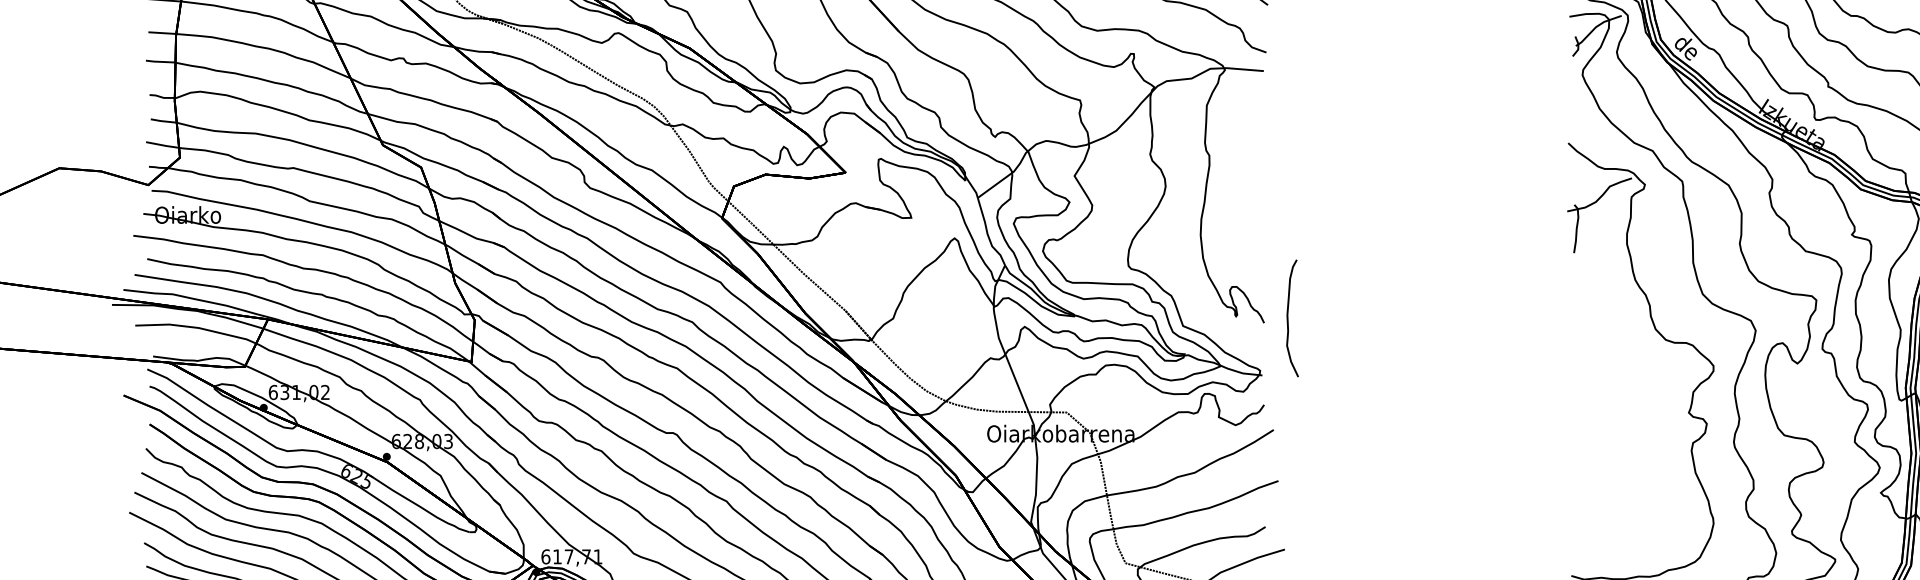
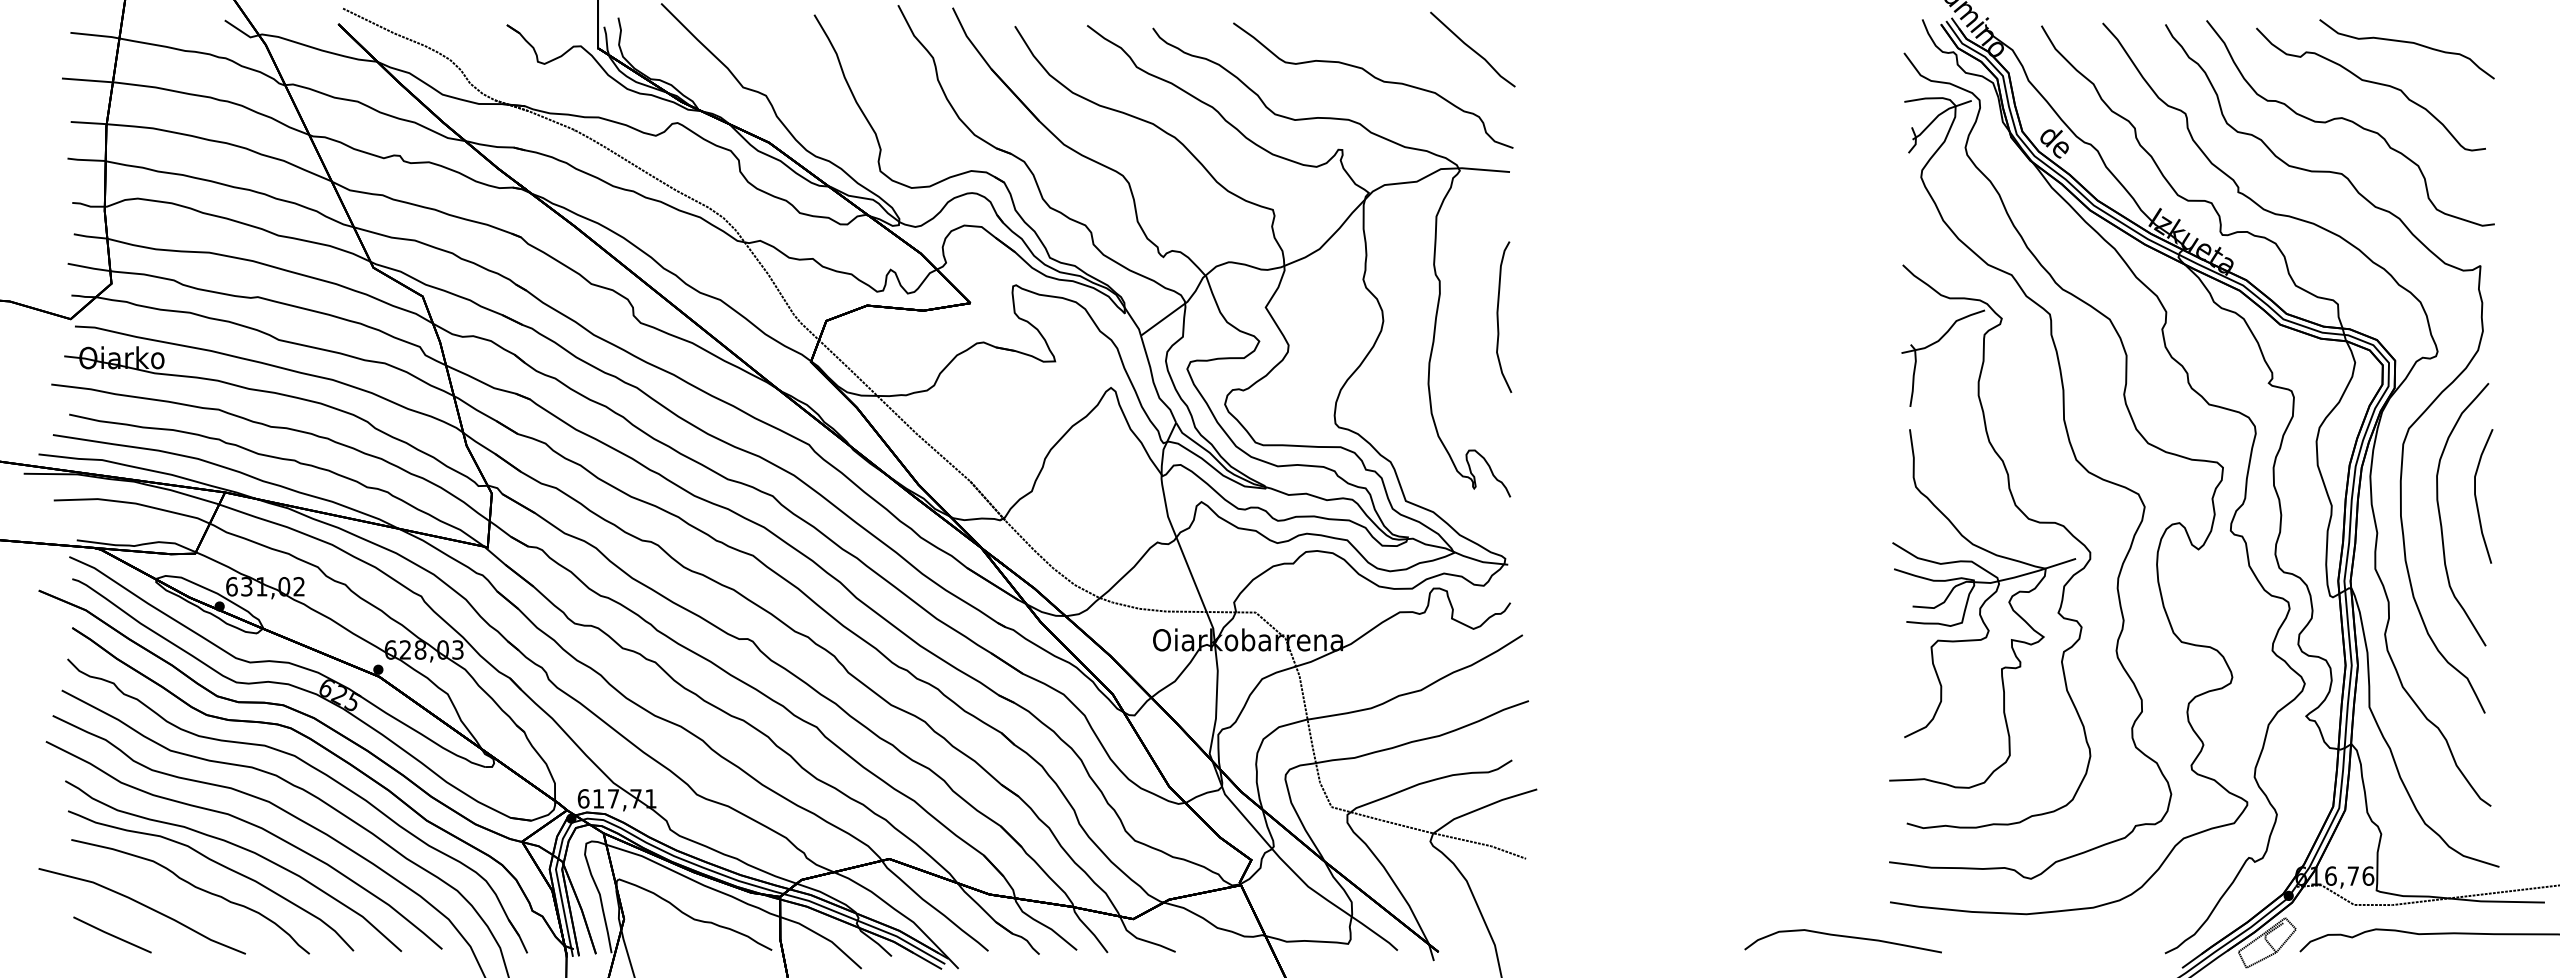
curve: (1288, 317) -> (1498, 316), moved
part: (1630, 409) -> (1982, 608), added

